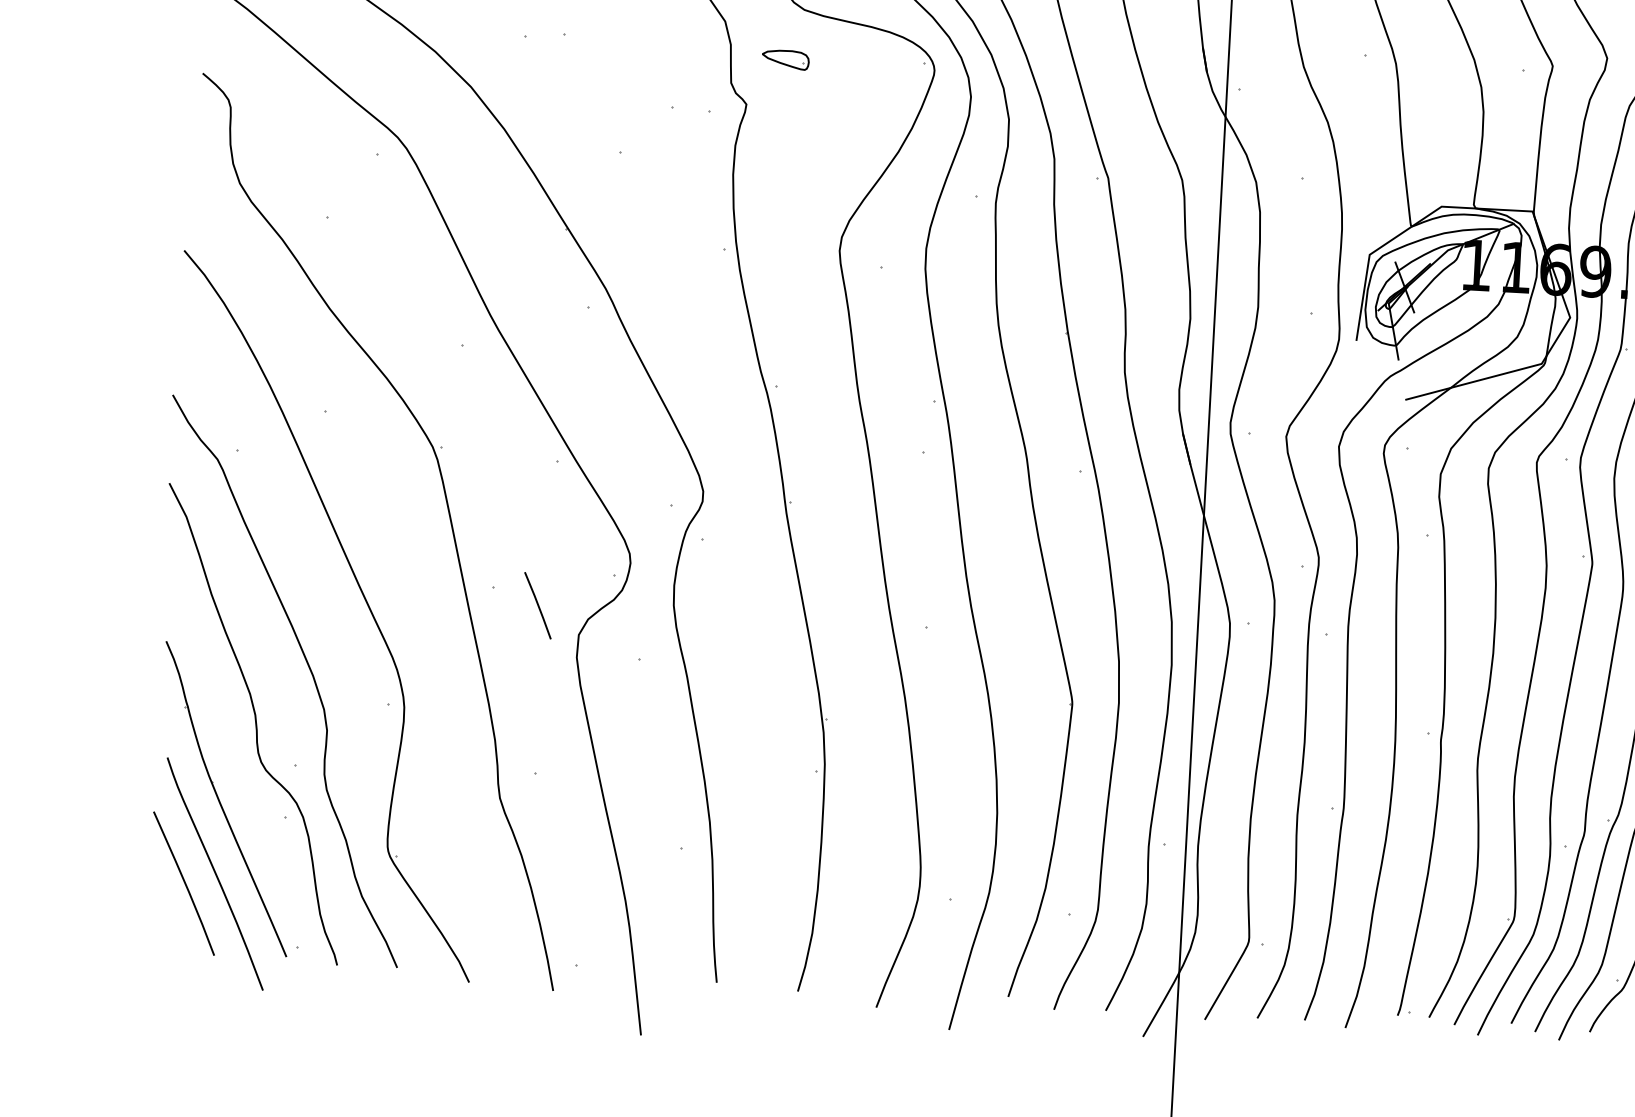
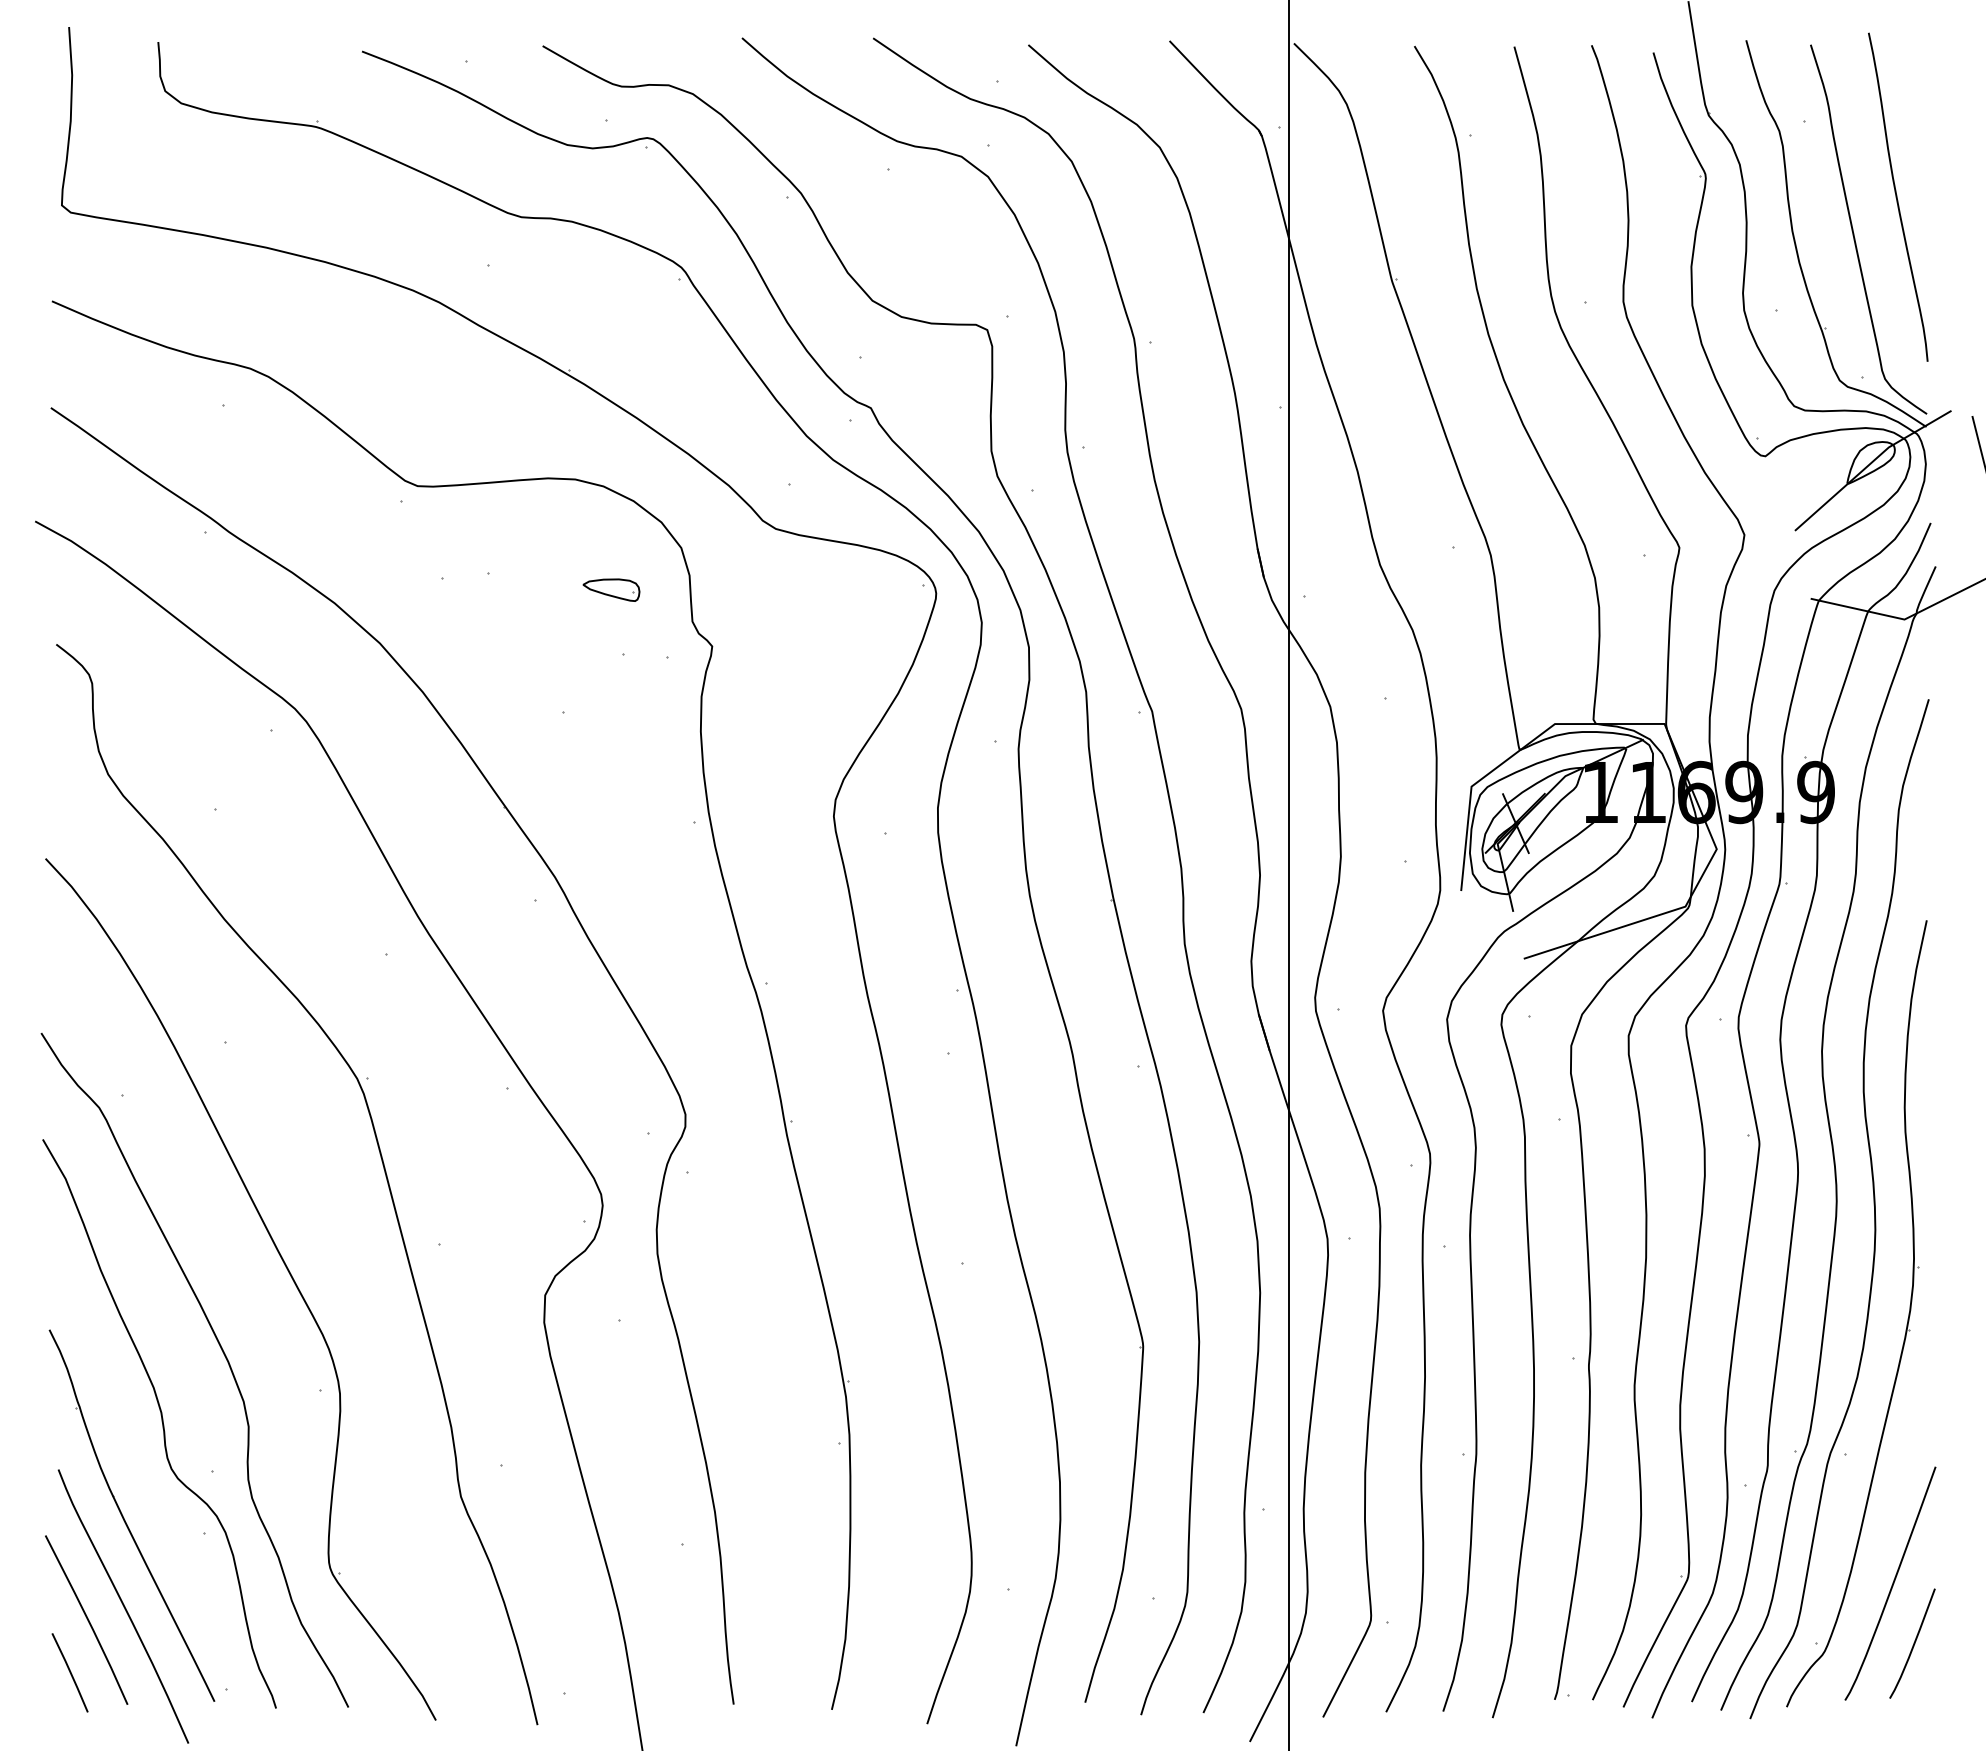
part: (785, 59) -> (611, 589), moved
line: (537, 605) -> (69, 1672), moved

